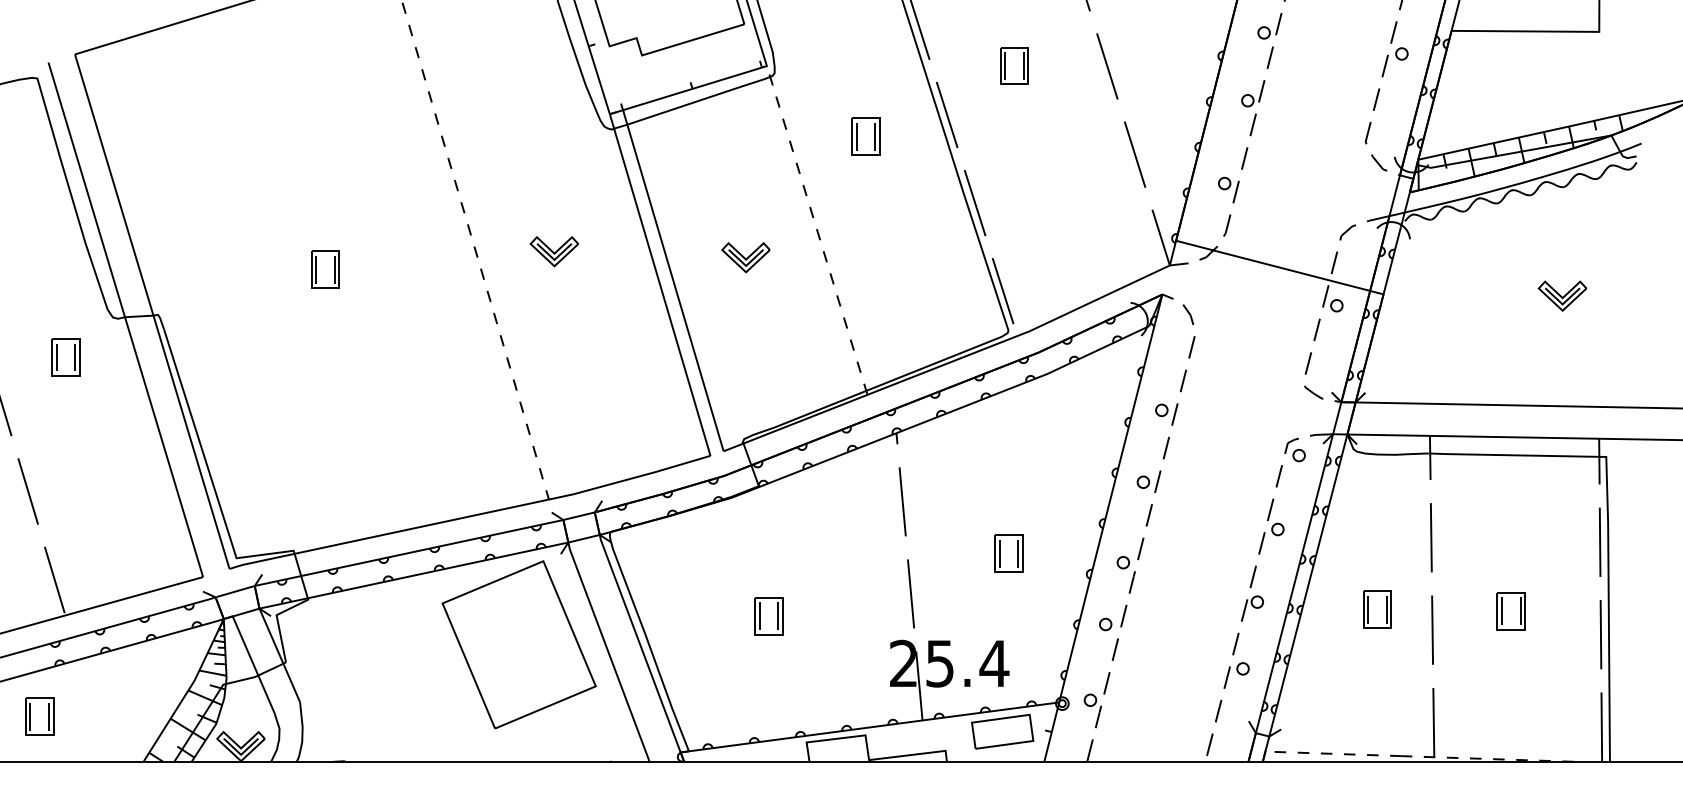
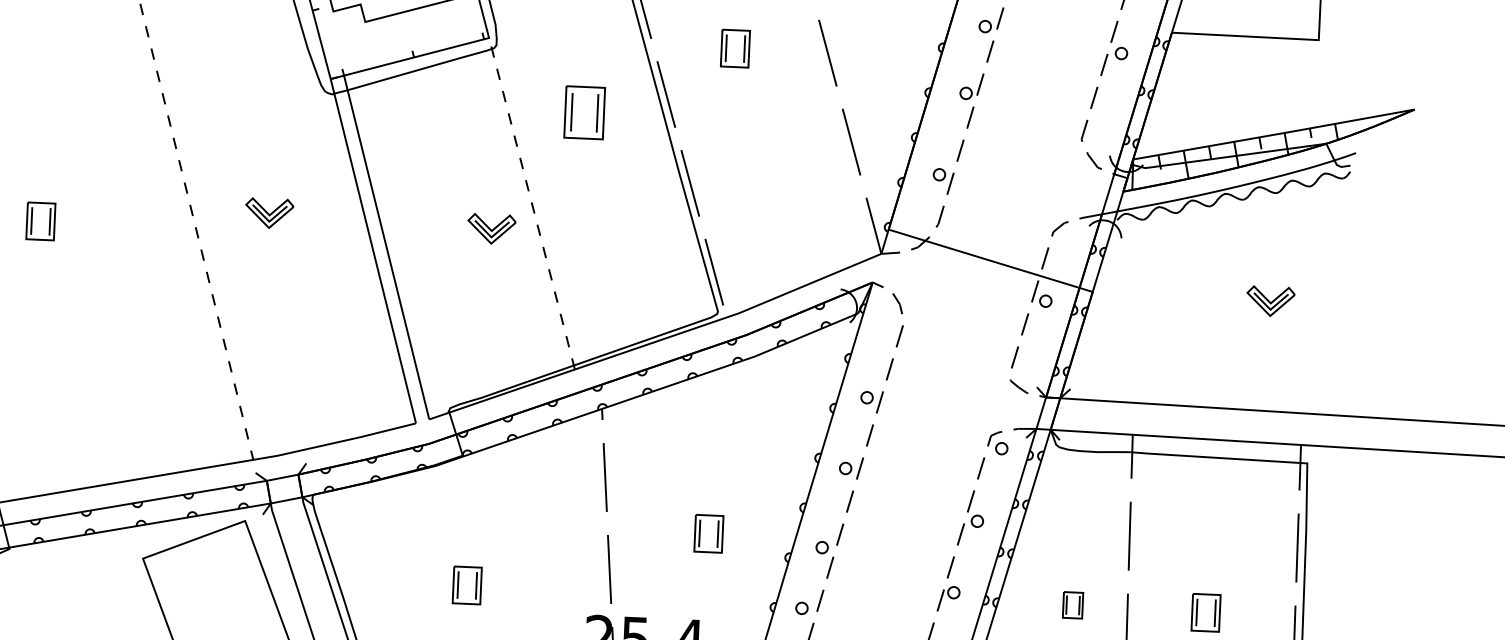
part: (865, 136) -> (584, 112), size x1.4
part: (745, 257) -> (491, 228), moved
part: (1377, 609) -> (1073, 605), size x0.7

